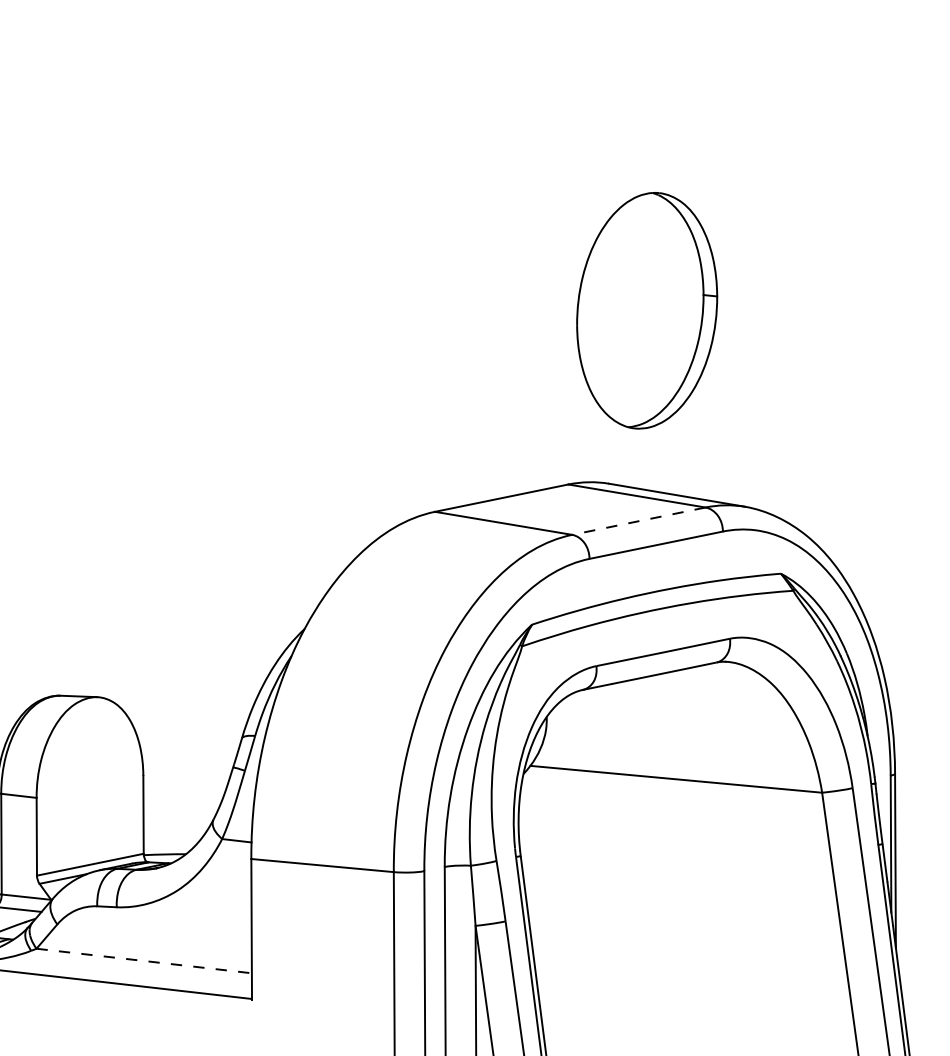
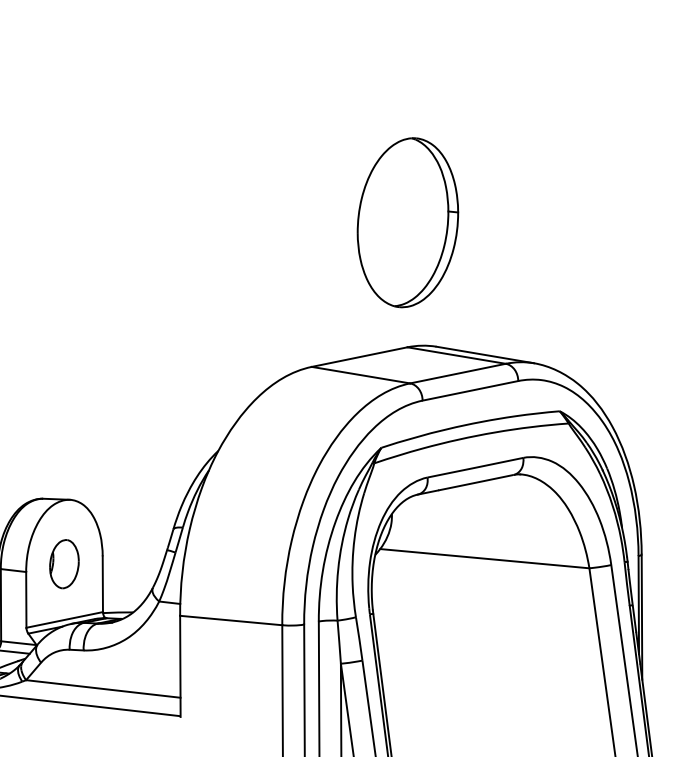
part: (646, 310) -> (407, 222), moved
line: (639, 521) -> (458, 373), dashed -> solid
part: (90, 787) -> (64, 564), added
line: (144, 960) -> (103, 688), dashed -> solid

